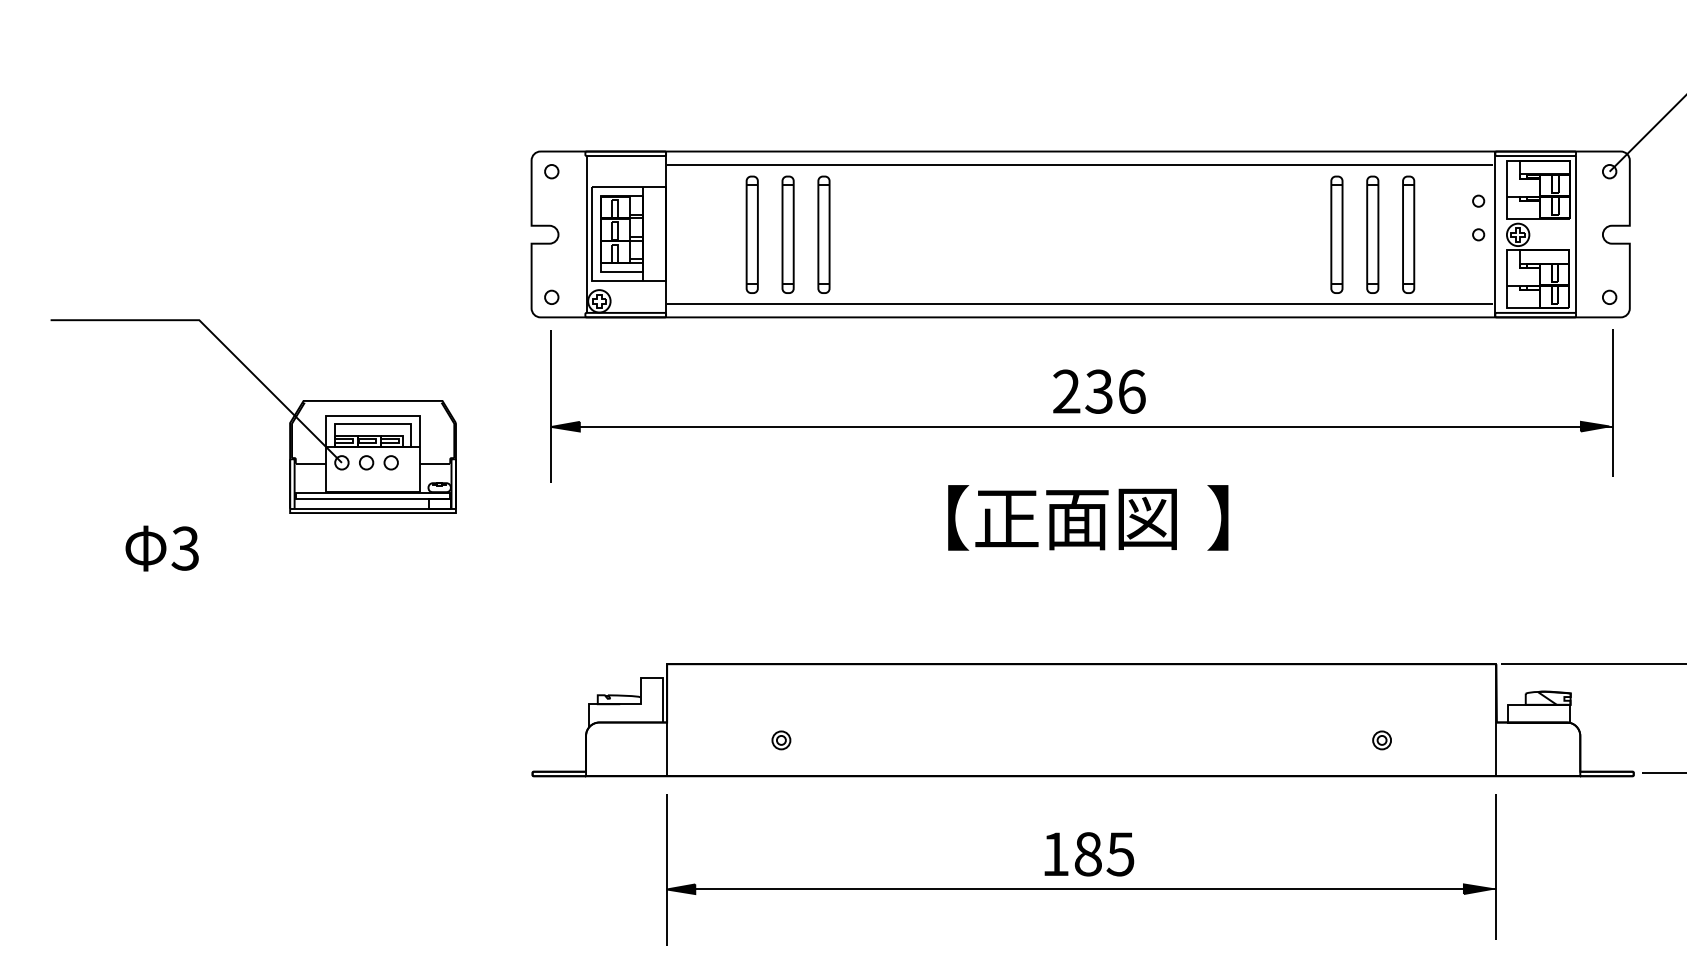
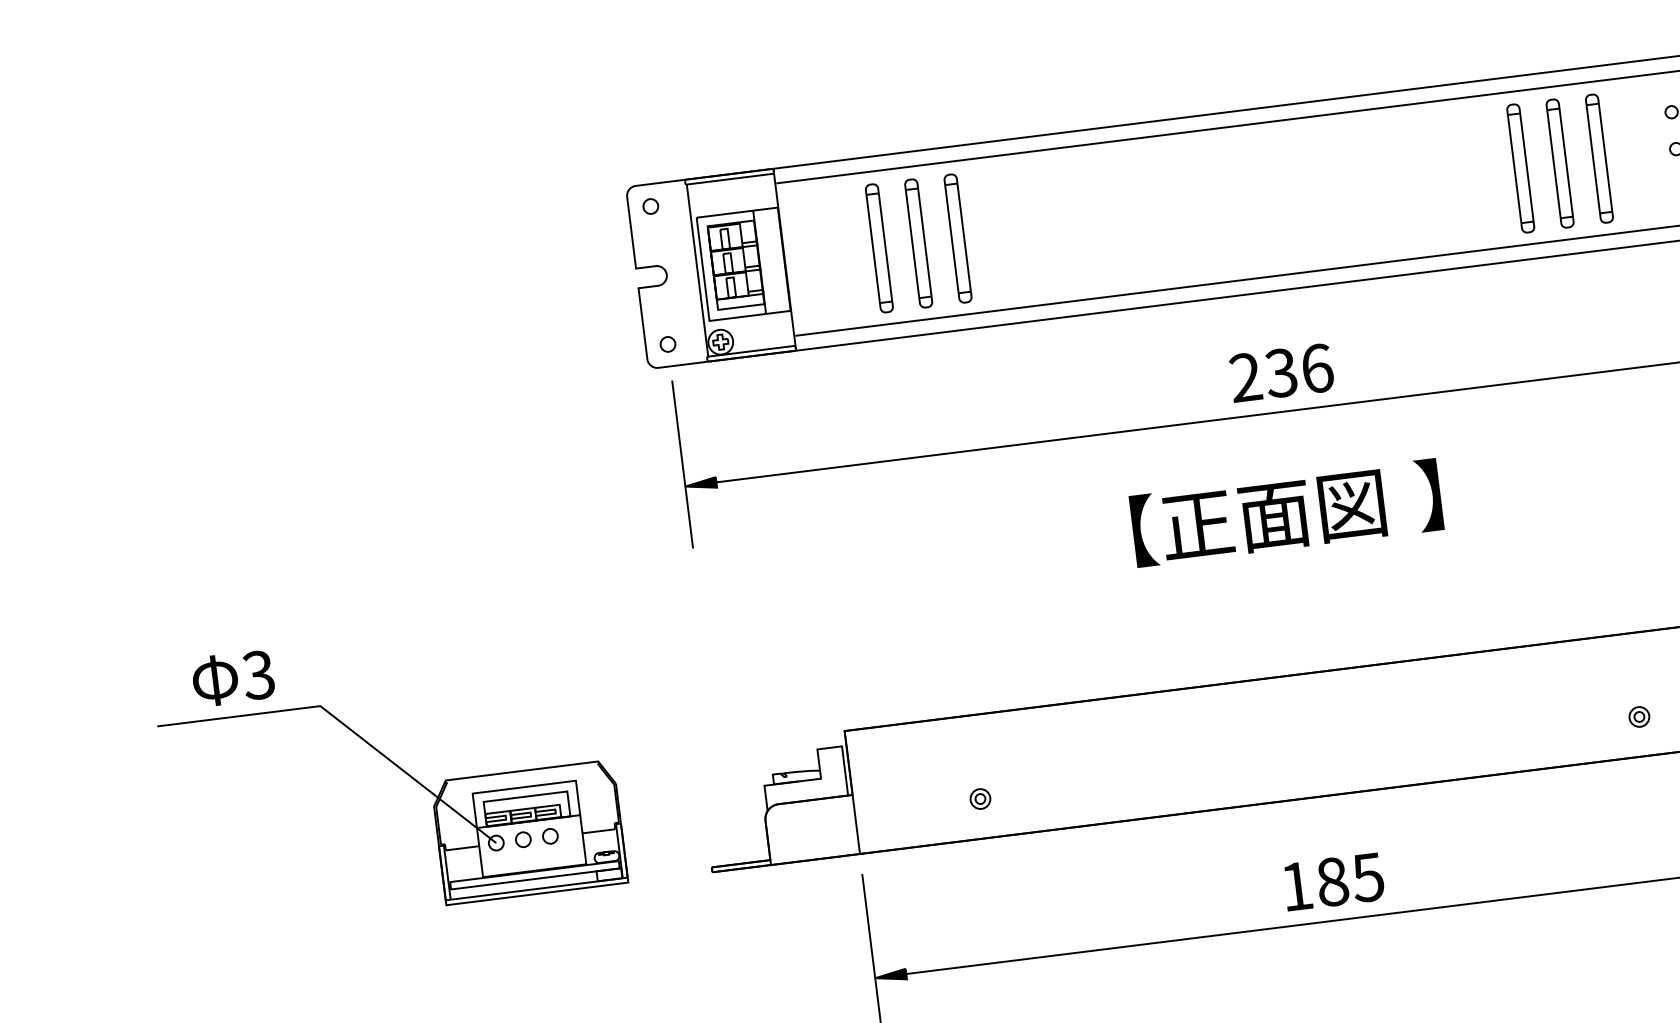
part: (273, 395) -> (412, 778), moved
text: (161, 548) -> (232, 678), moved

